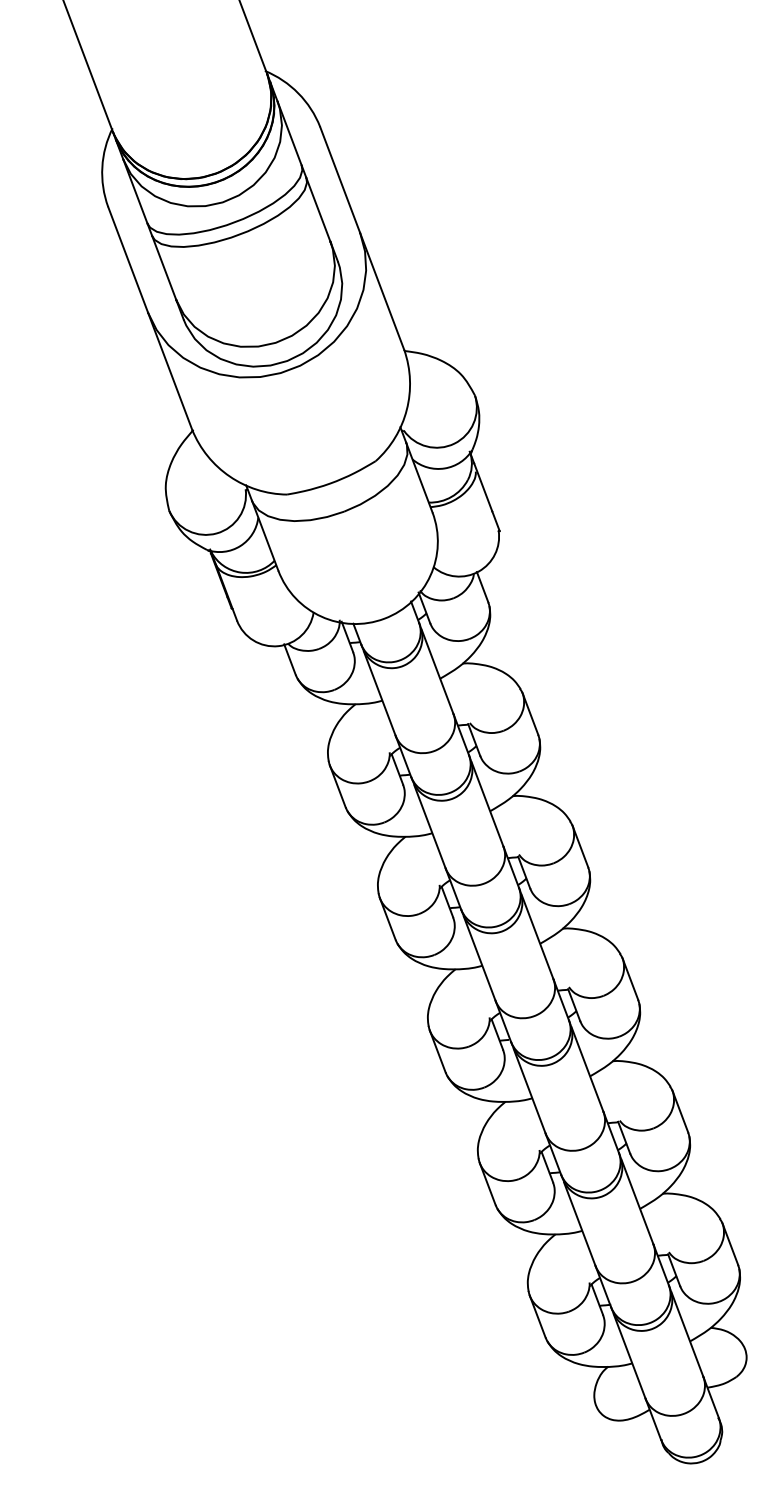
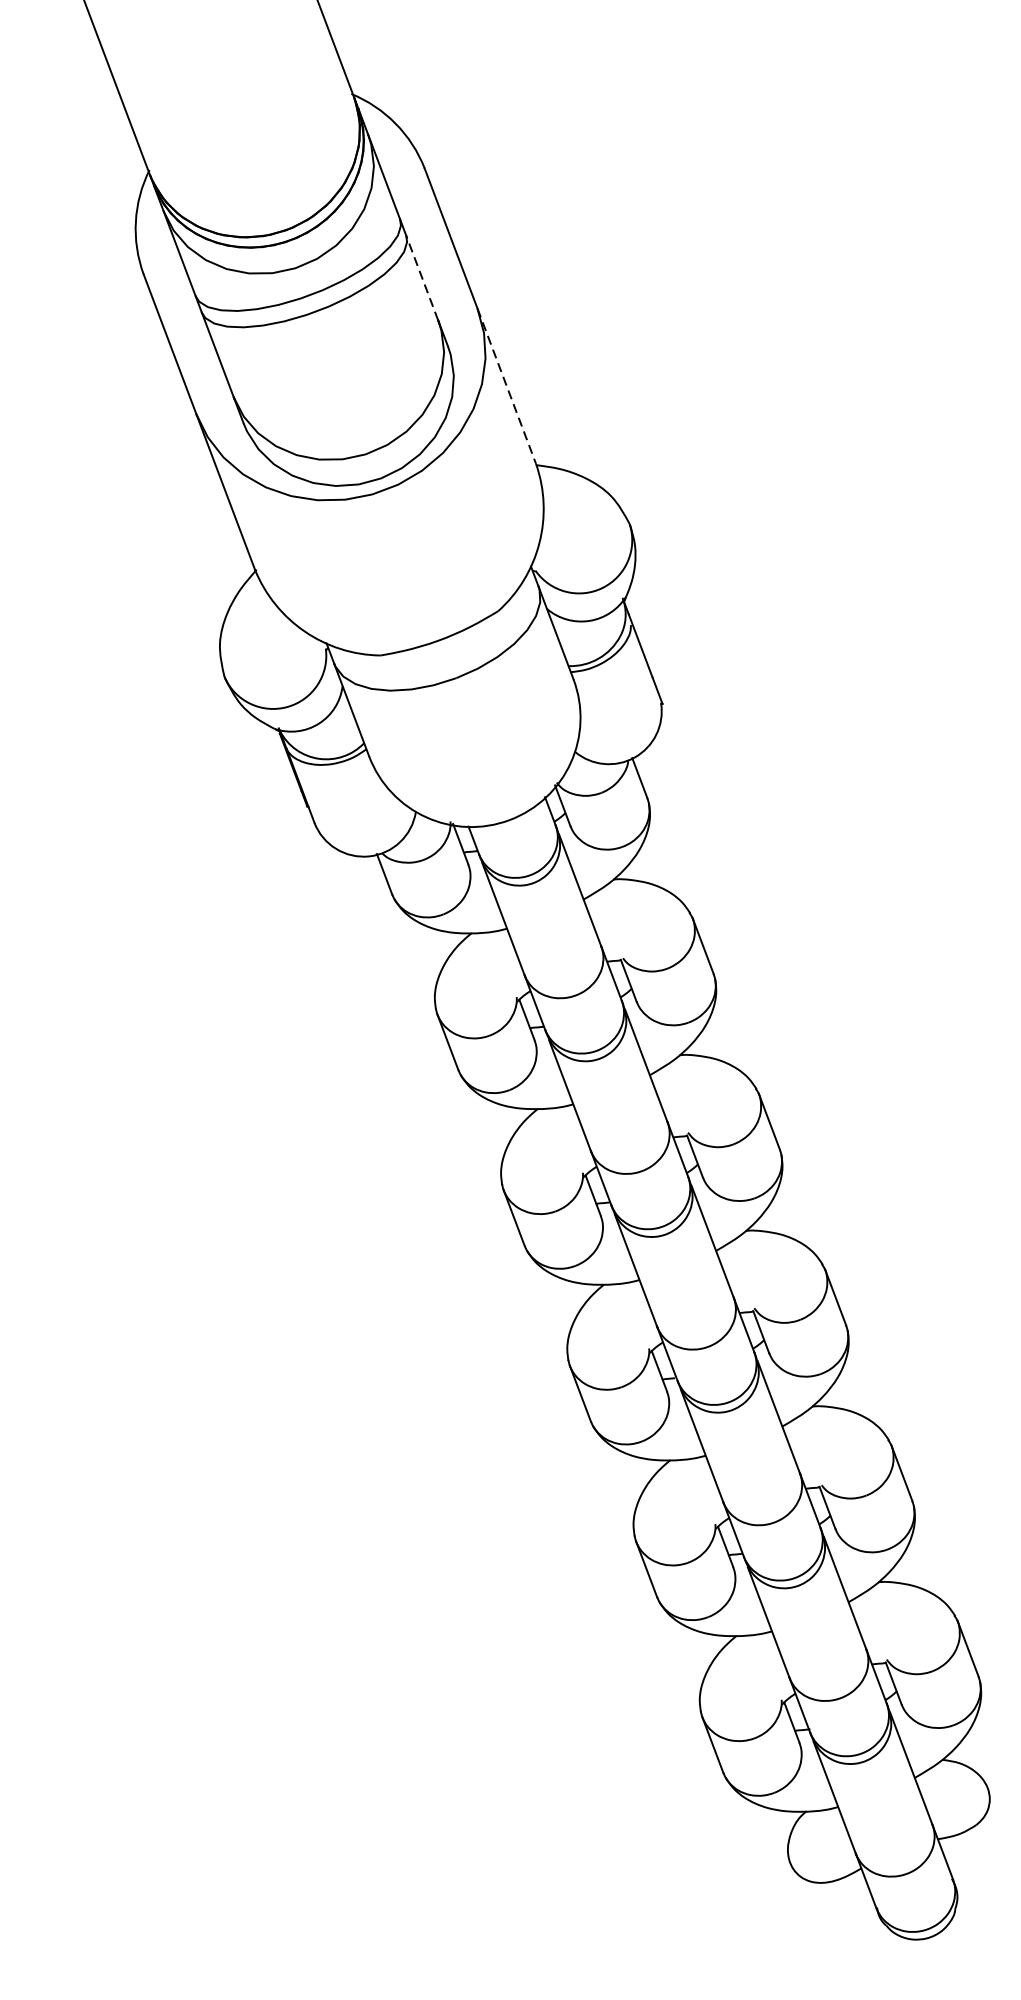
line: (318, 209) -> (422, 277), solid -> dashed
line: (382, 291) -> (507, 386), solid -> dashed

